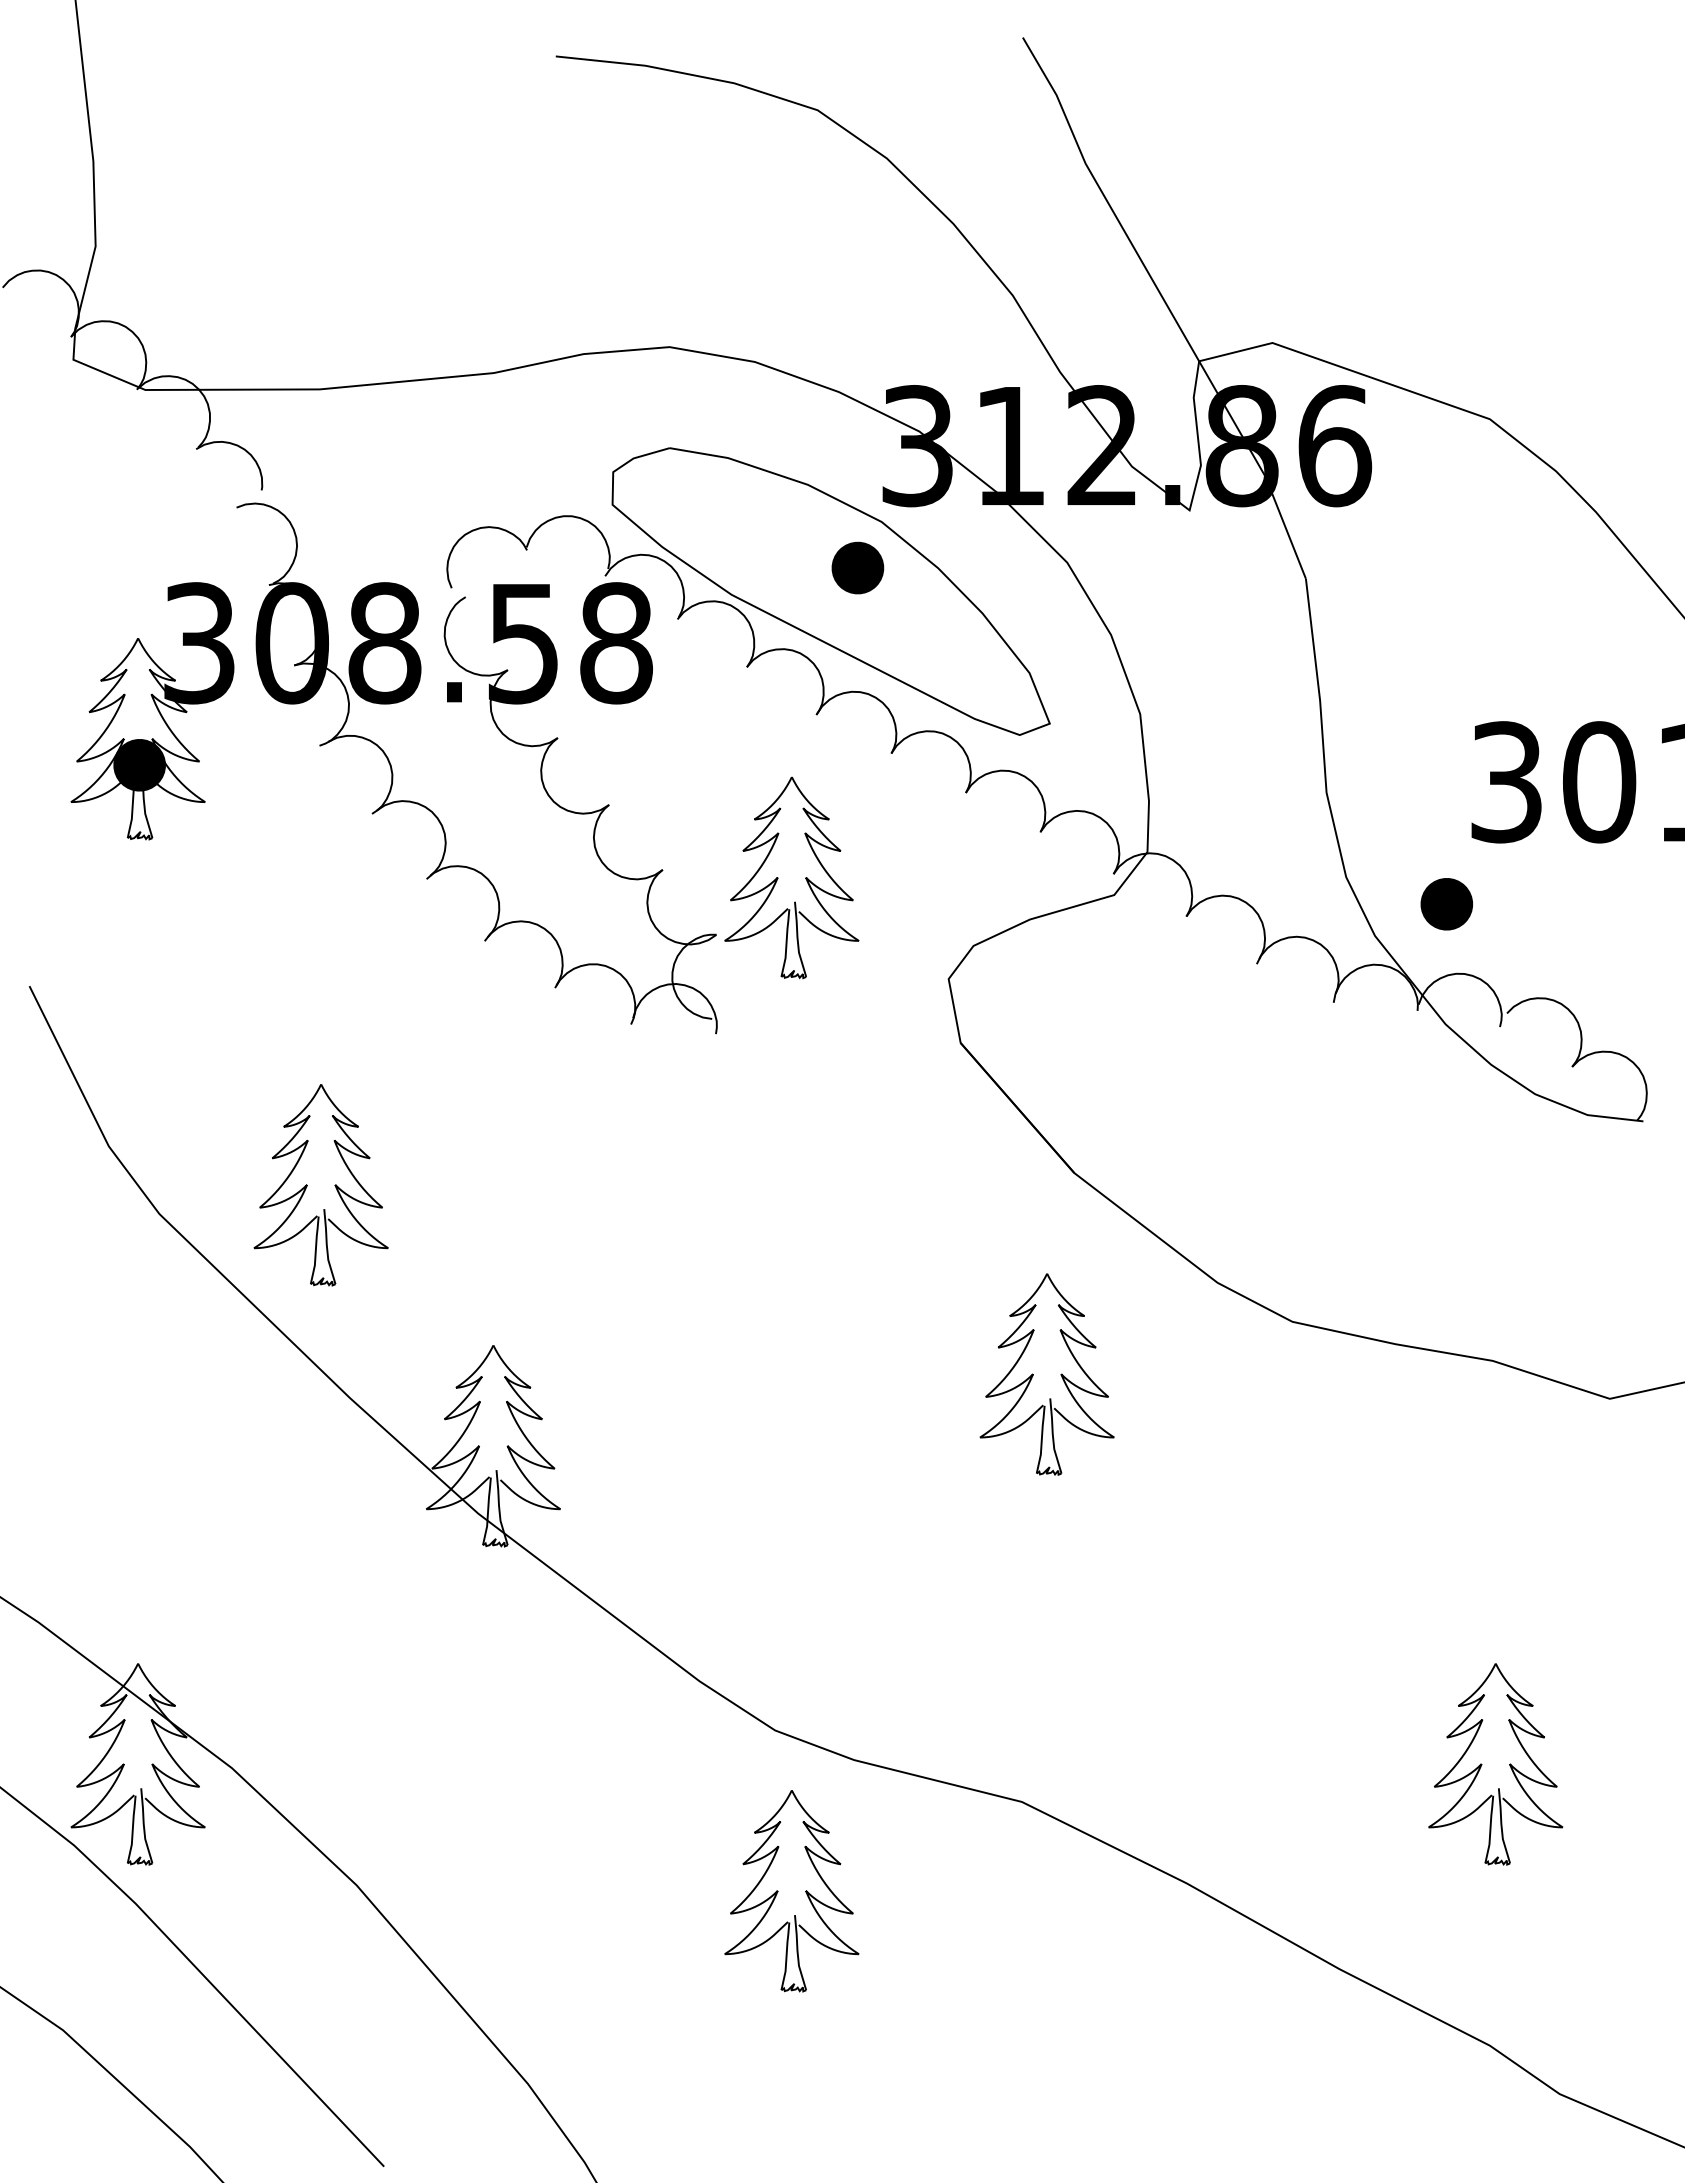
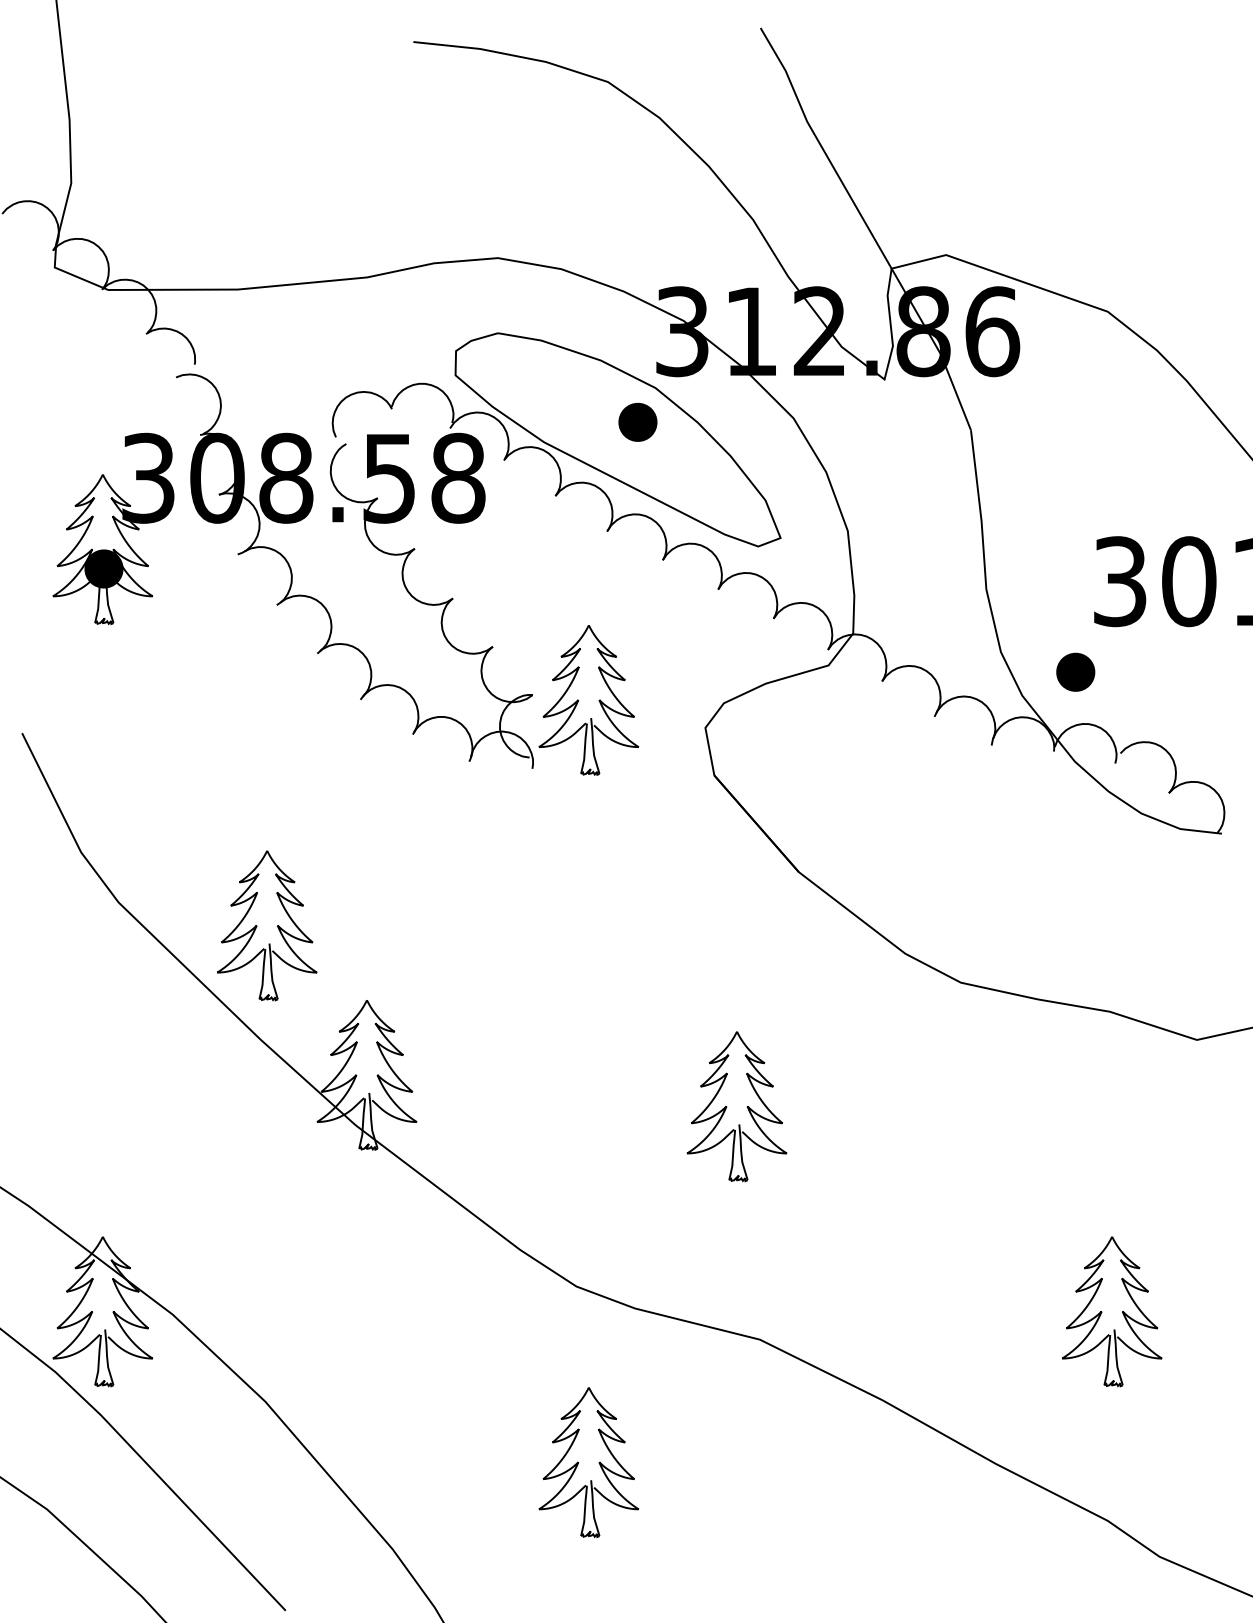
part: (778, 877) -> (578, 699), moved
part: (320, 1185) -> (266, 925), moved
part: (1033, 1374) -> (726, 1106), moved
part: (778, 1891) -> (578, 1462), moved

